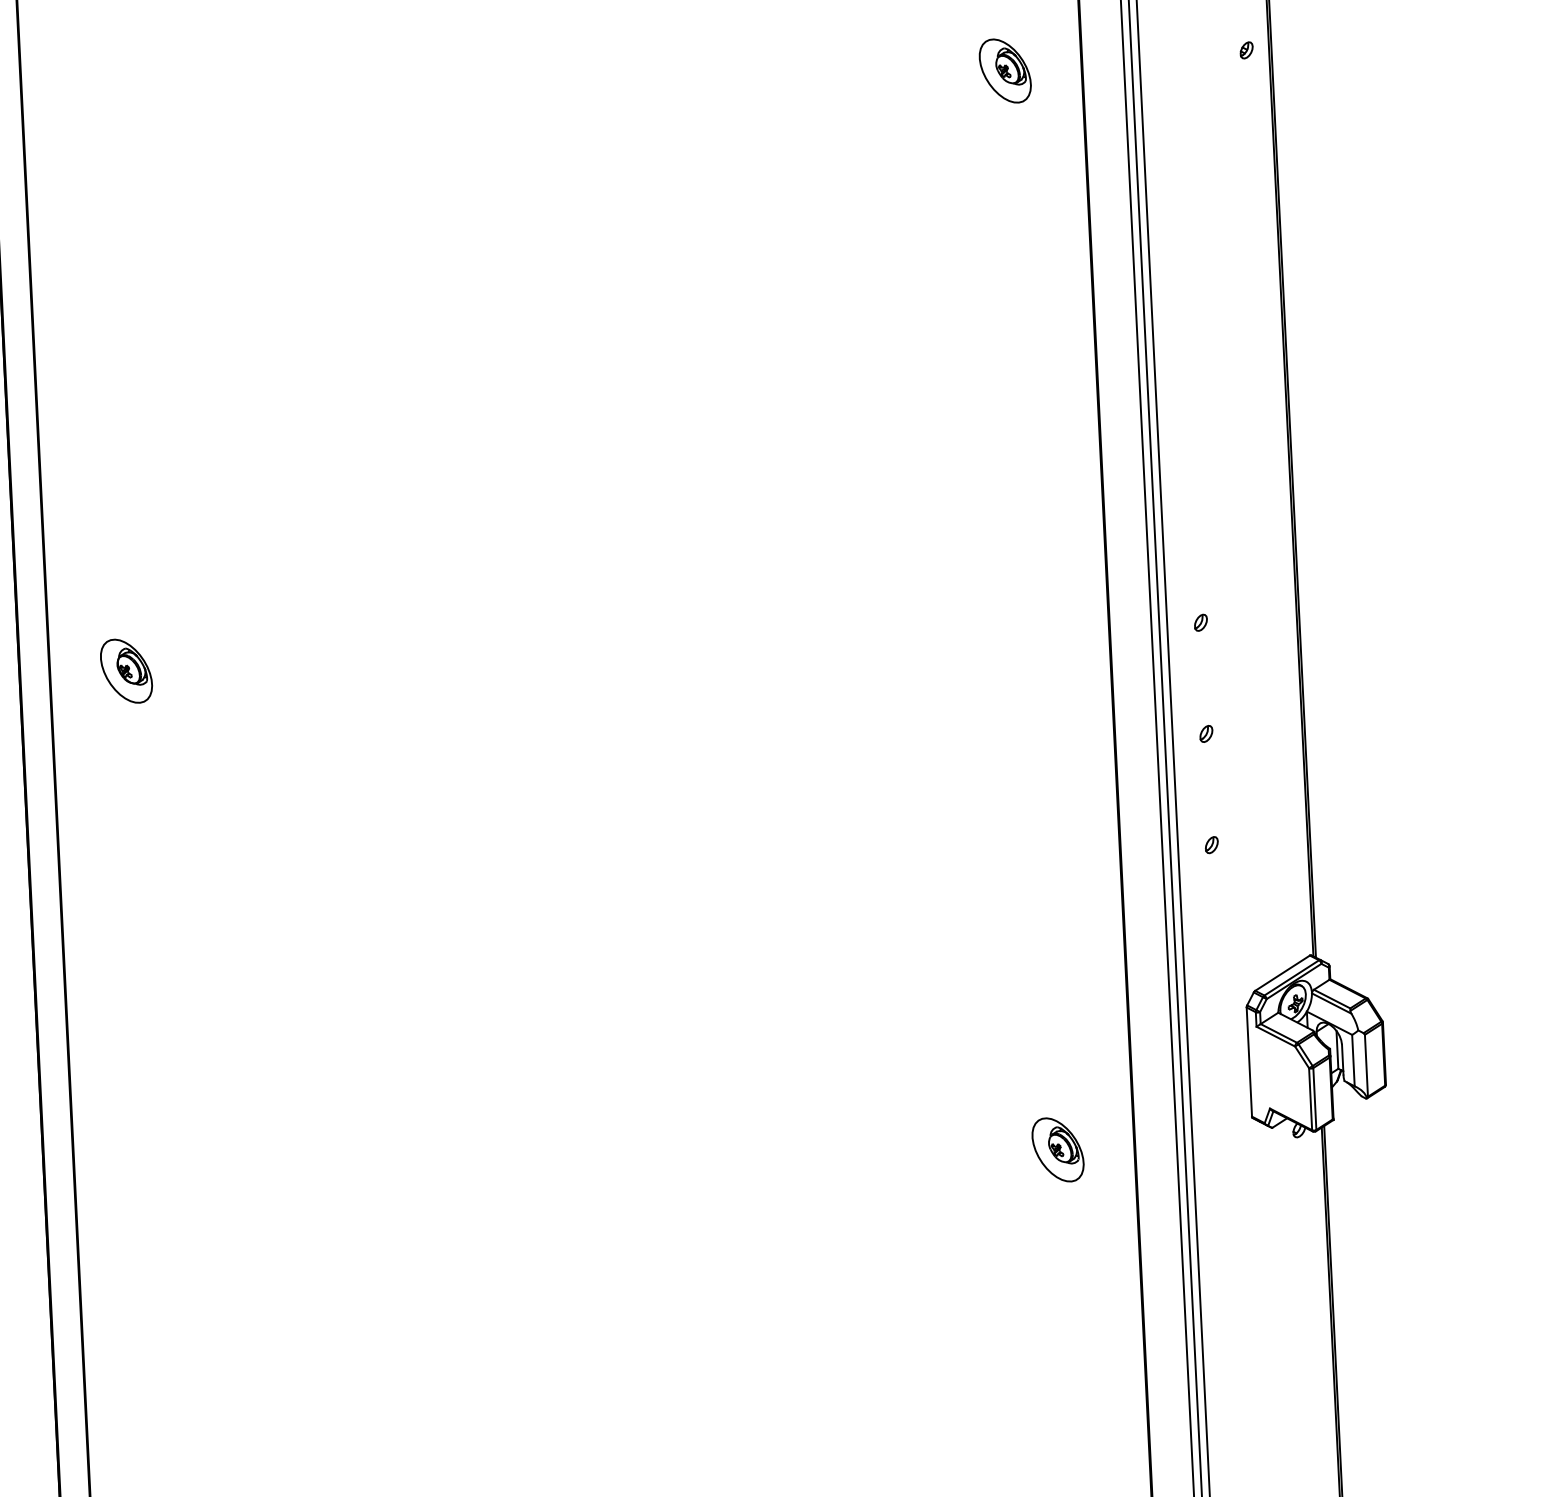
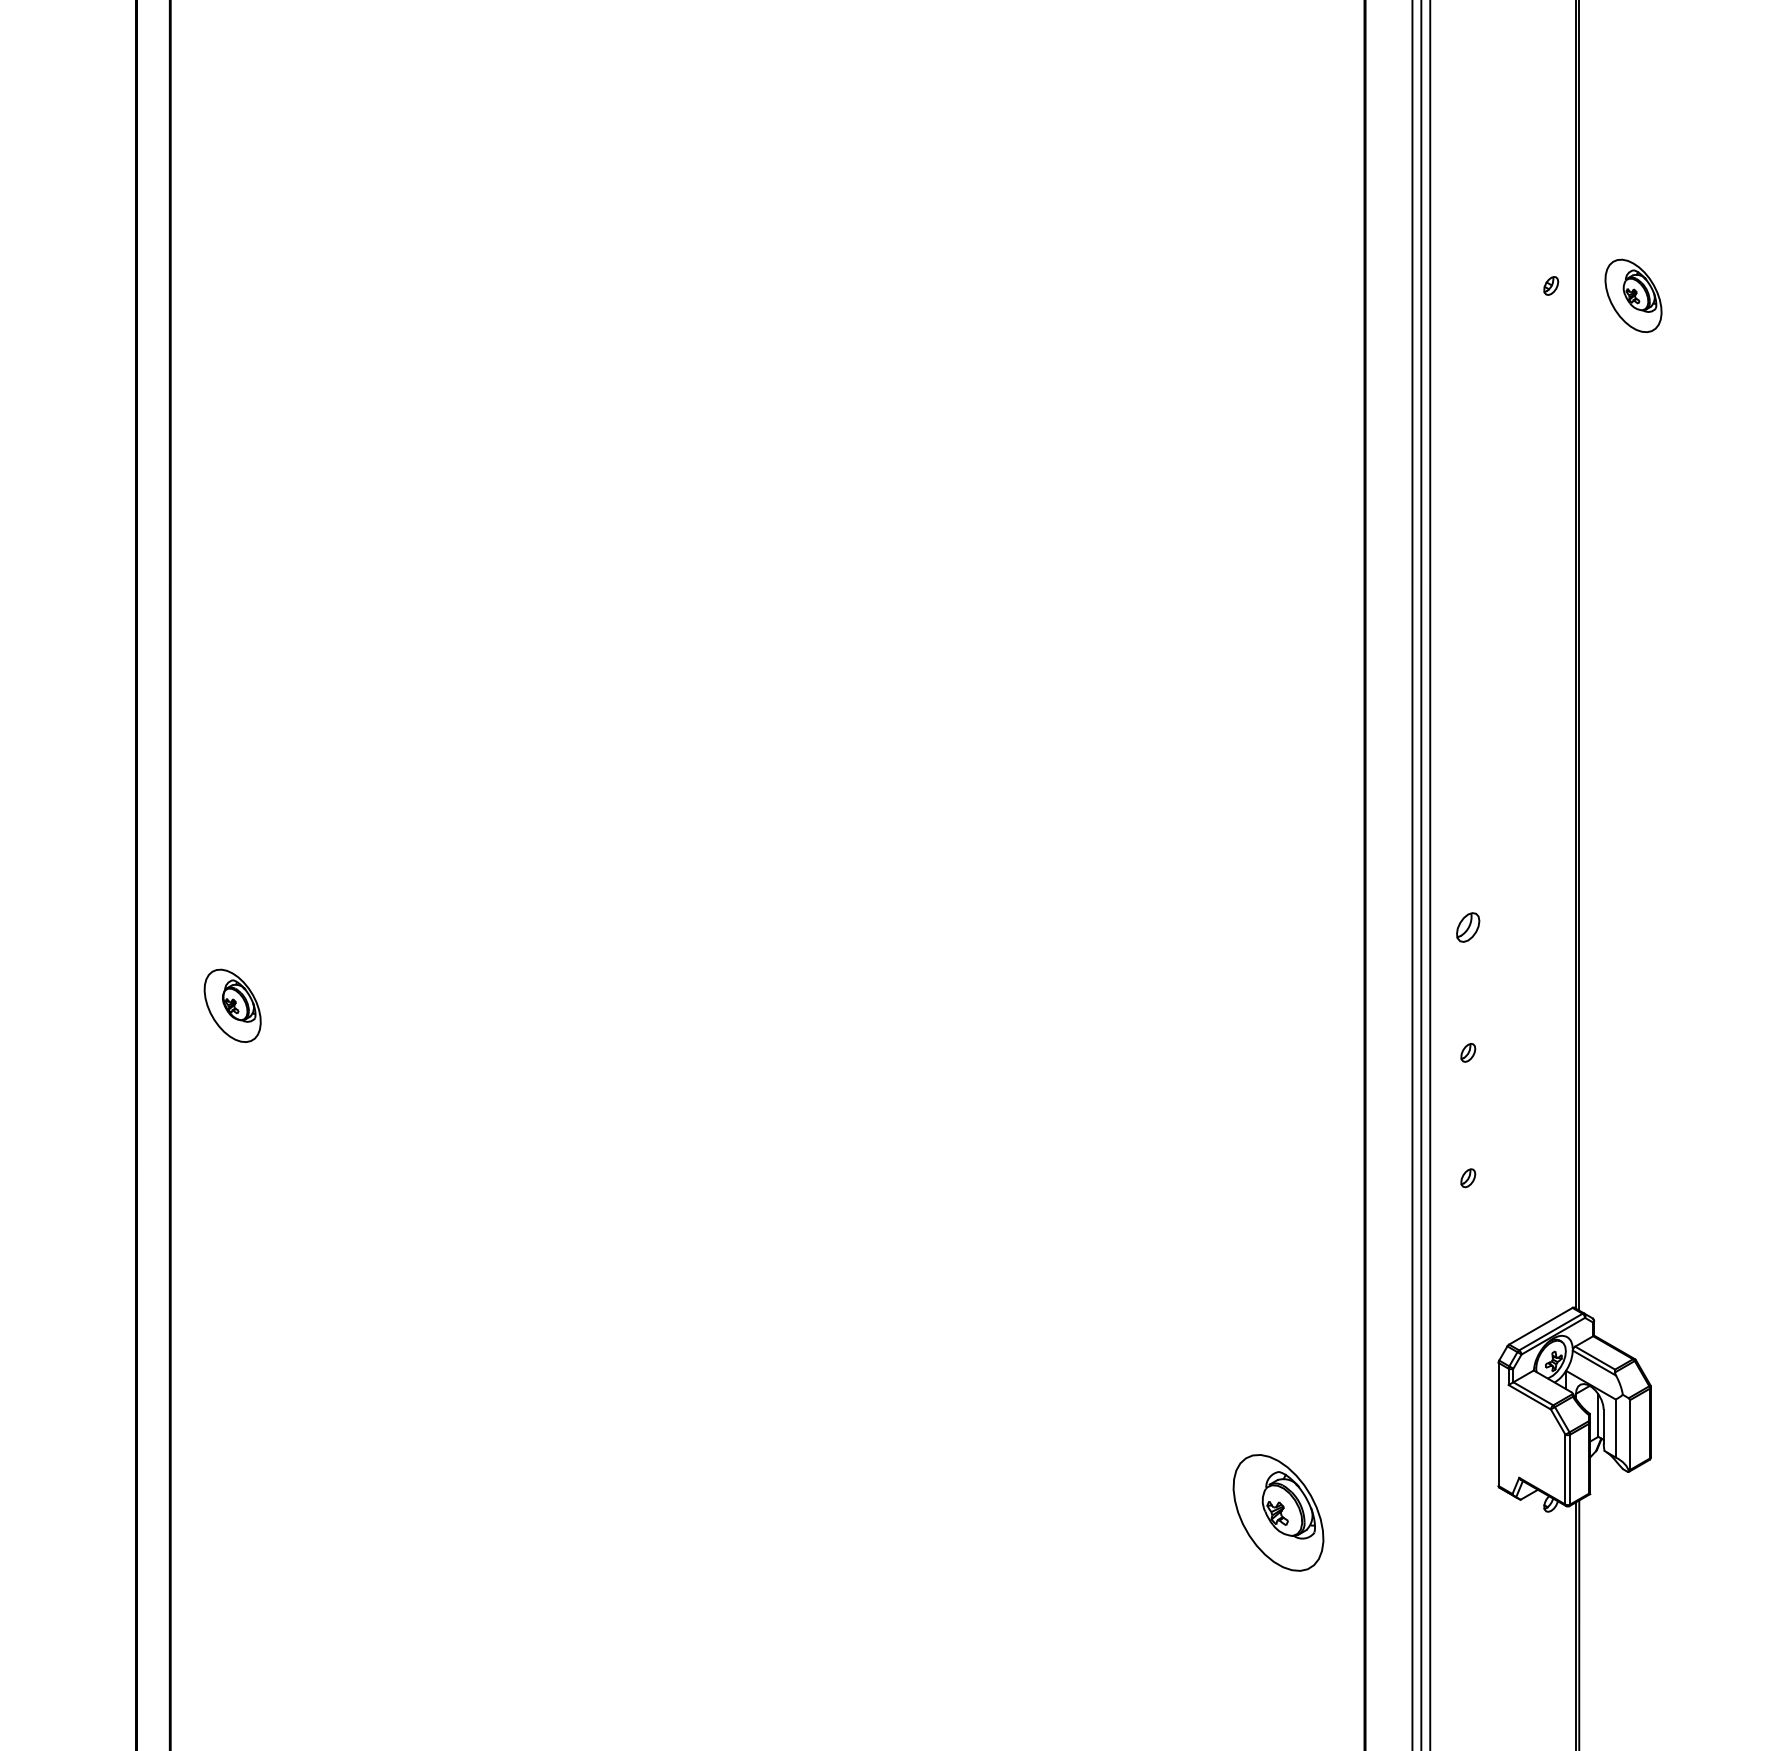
part: (1005, 70) -> (1633, 295), moved
part: (1201, 622) -> (1468, 927), size x1.6
part: (126, 670) -> (232, 1005), moved
part: (1058, 1149) -> (1278, 1512), size x1.6

